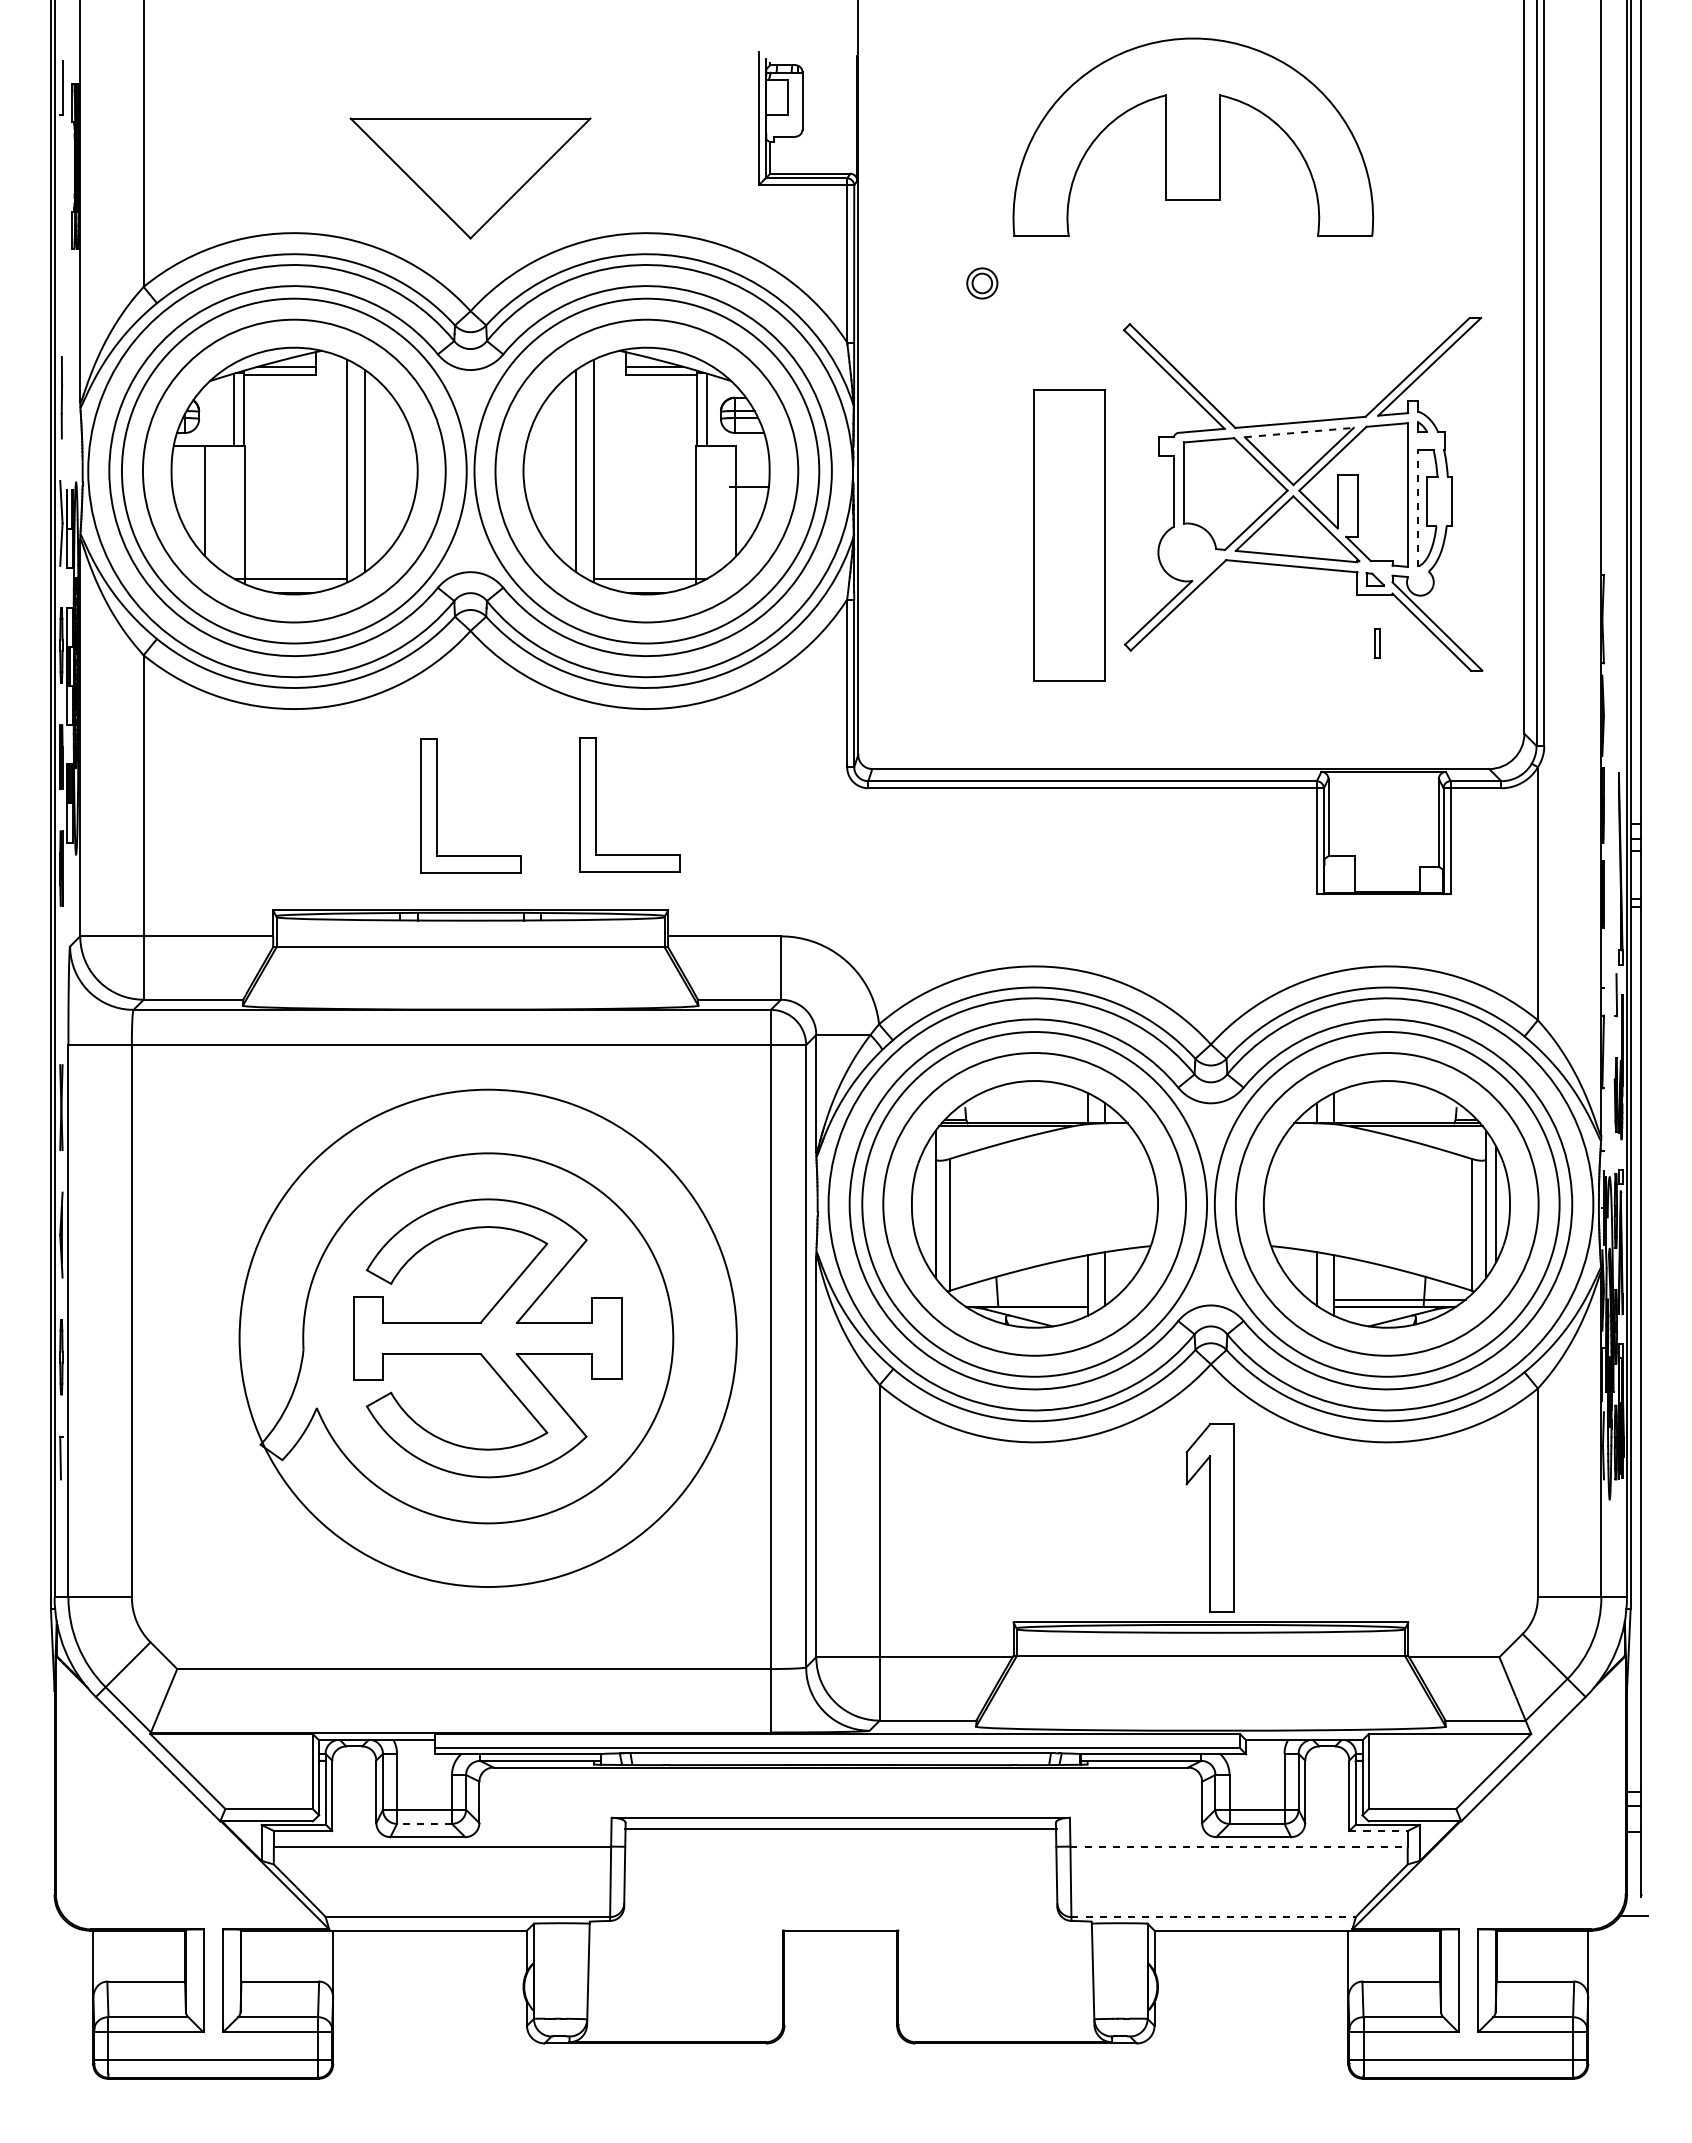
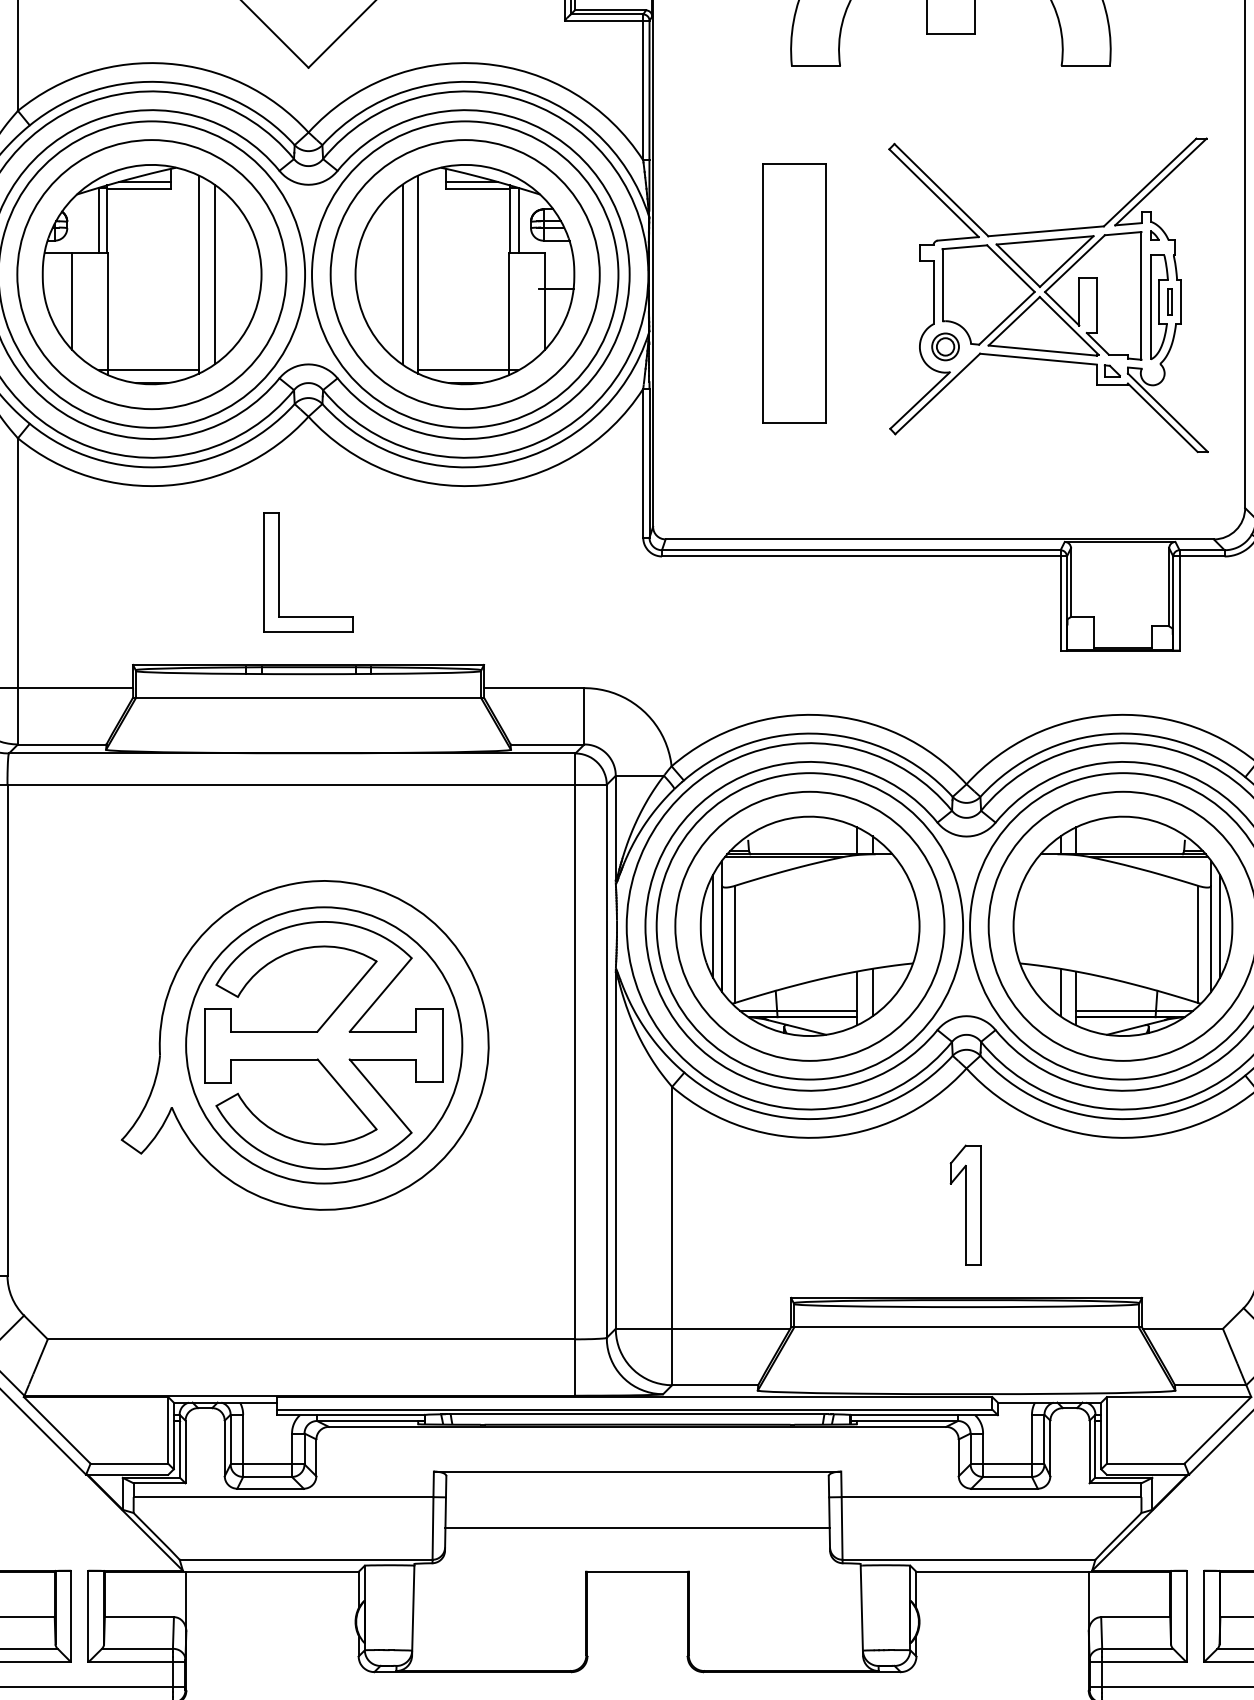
part: (982, 283) -> (945, 346), moved
line: (1299, 432) -> (1045, 240), dashed -> solid
line: (1418, 507) -> (1151, 306), dashed -> solid
part: (1069, 535) -> (794, 293), moved
part: (1377, 643) -> (1169, 301), moved
part: (596, 804) -> (420, 570), removed
line: (925, 1203) -> (712, 925), added
line: (1021, 1299) -> (798, 1010), added
circle: (487, 1337) -> (323, 1044), size x0.62
part: (1209, 1517) -> (965, 1204), size x0.71
line: (424, 1823) -> (267, 1476), dashed -> solid
line: (840, 1829) -> (637, 1528), moved
line: (1379, 1831) -> (1116, 1483), dashed -> solid
line: (1239, 1846) -> (991, 1497), dashed -> solid
line: (1214, 1917) -> (969, 1560), dashed -> solid

